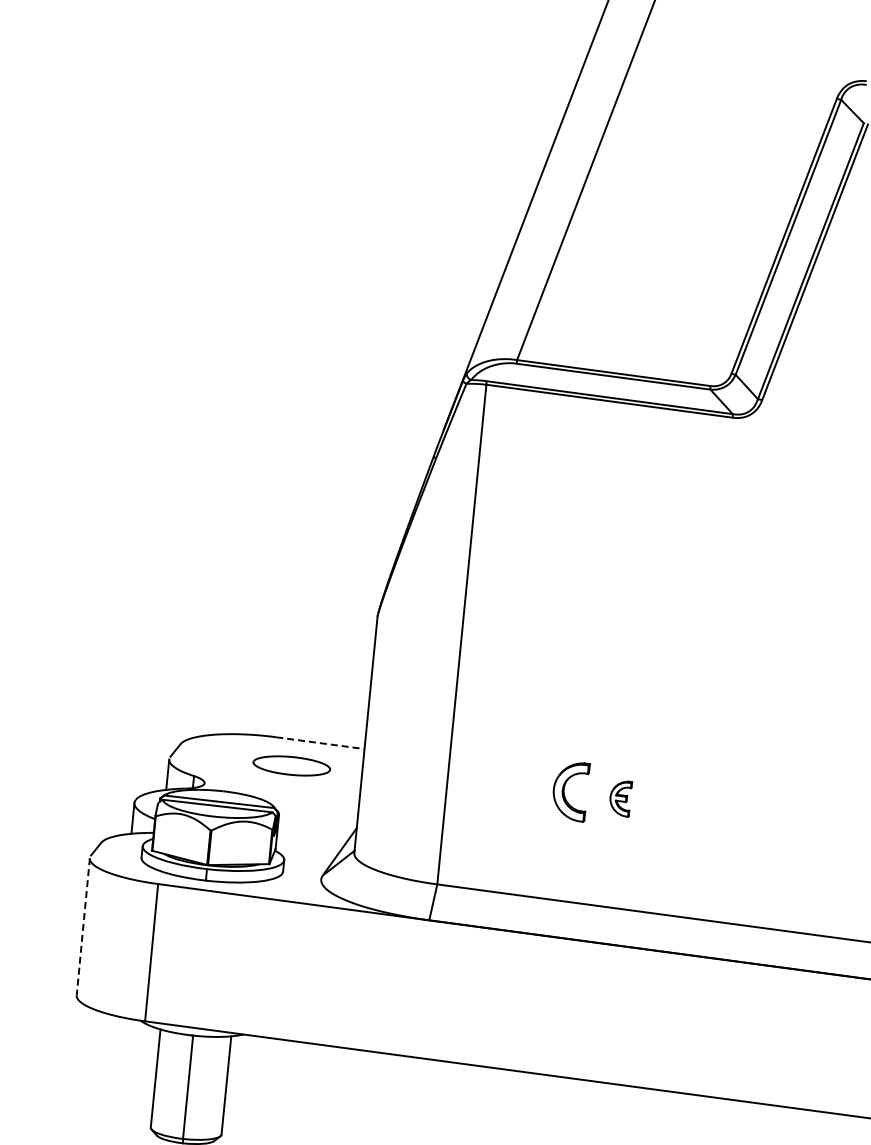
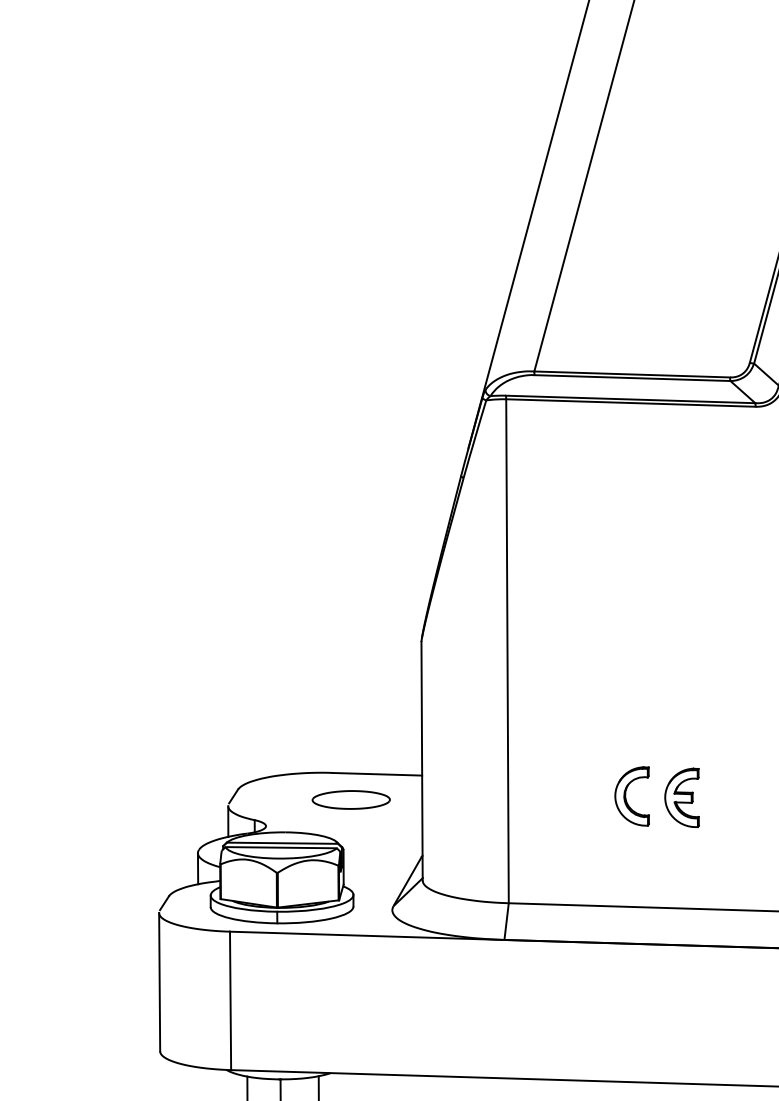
line: (320, 743) -> (377, 774), dashed -> solid
part: (621, 799) -> (683, 799), size x1.67
line: (83, 926) -> (159, 981), dashed -> solid

